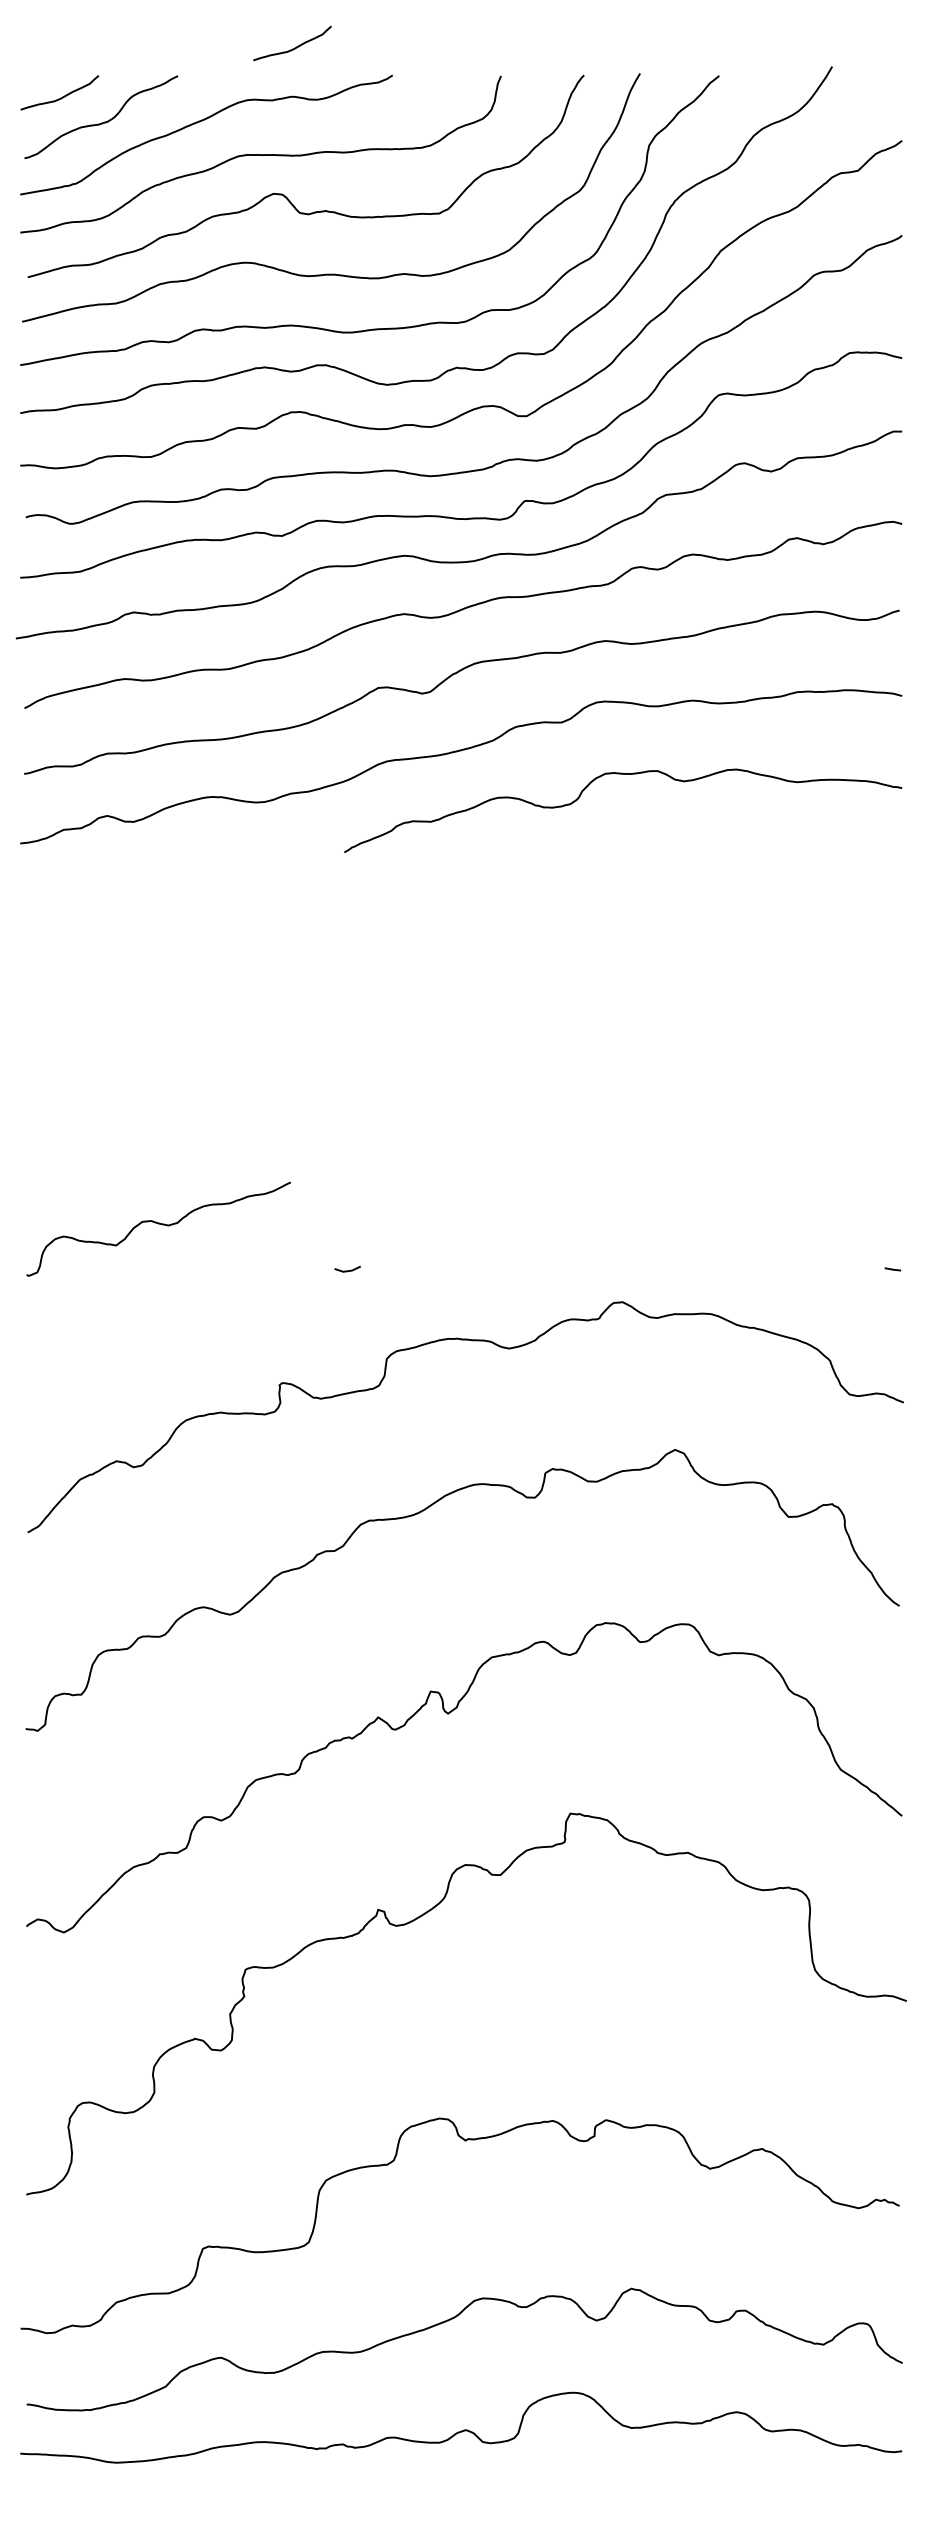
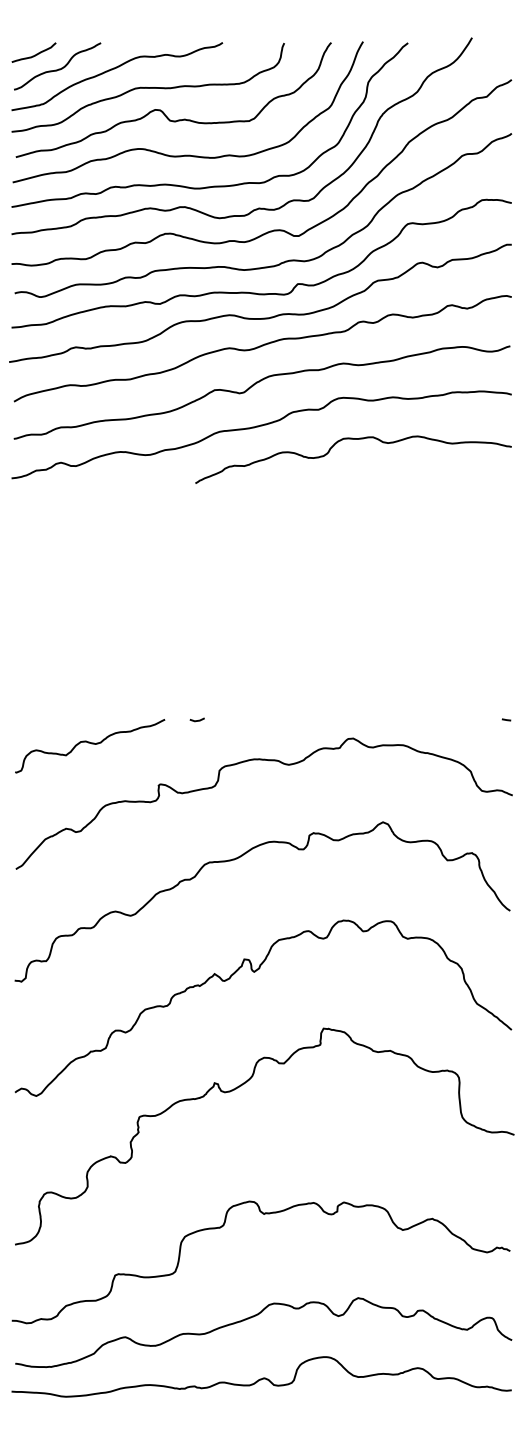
curve: (293, 46) -> (166, 26), removed
curve: (161, 1226) -> (91, 744), moved

